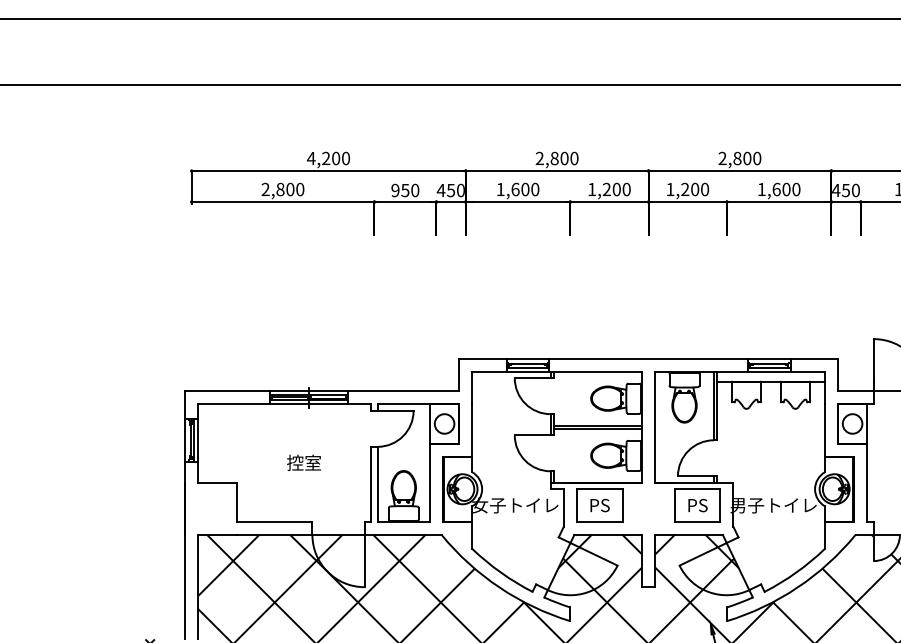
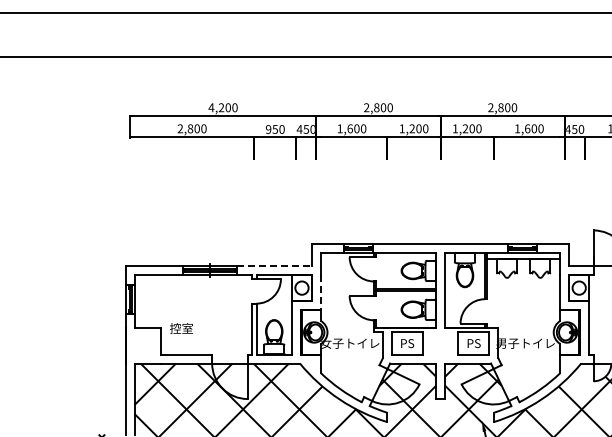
line: (404, 390) -> (274, 265), solid -> dashed
line: (471, 430) -> (320, 292), solid -> dashed
text: (304, 462) -> (181, 328), moved

